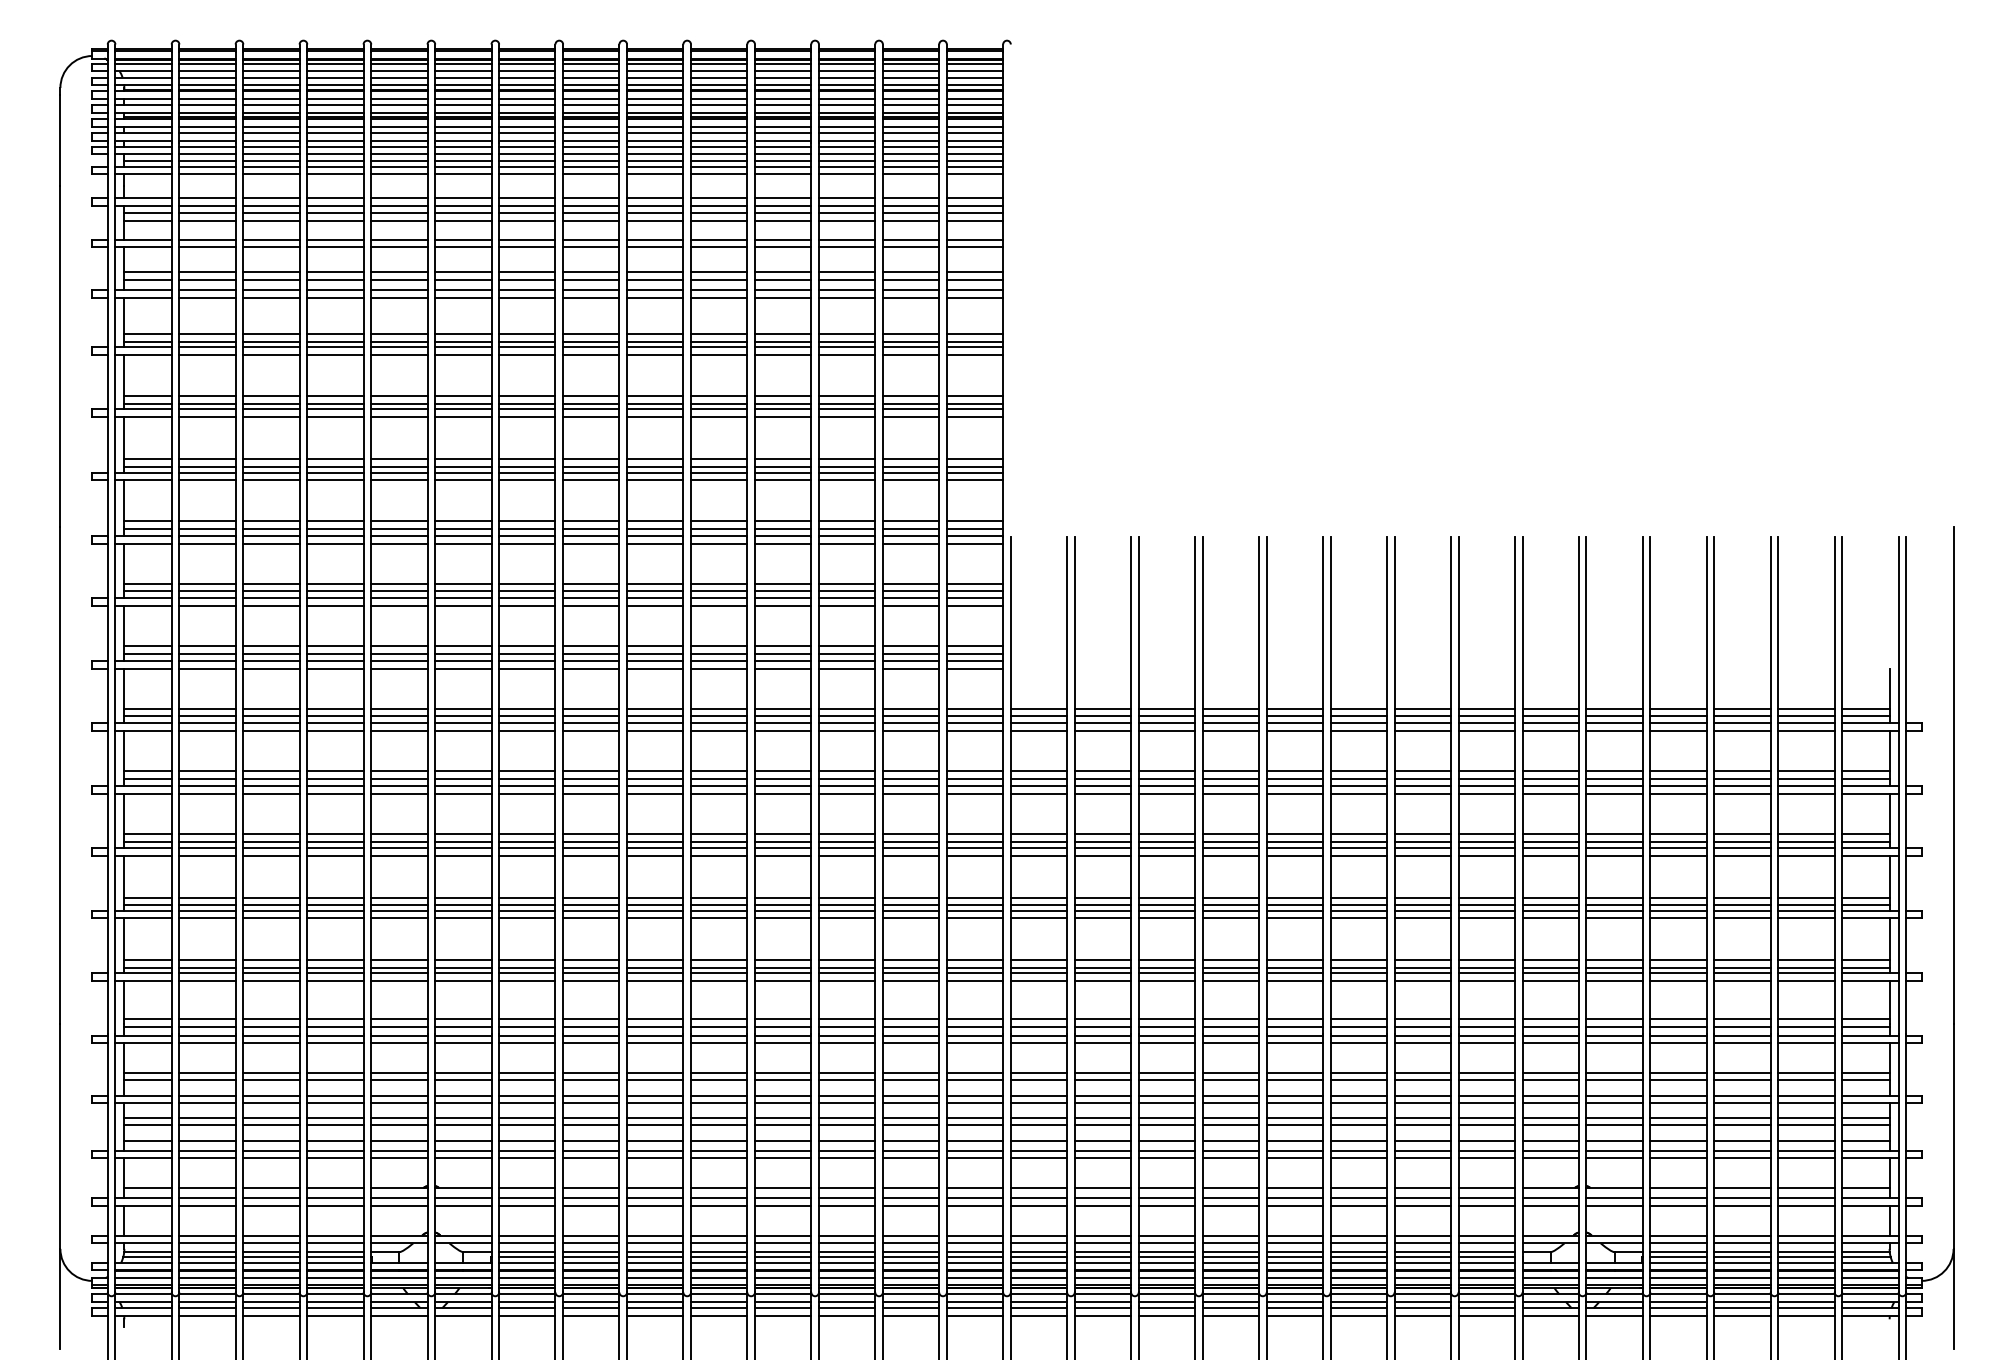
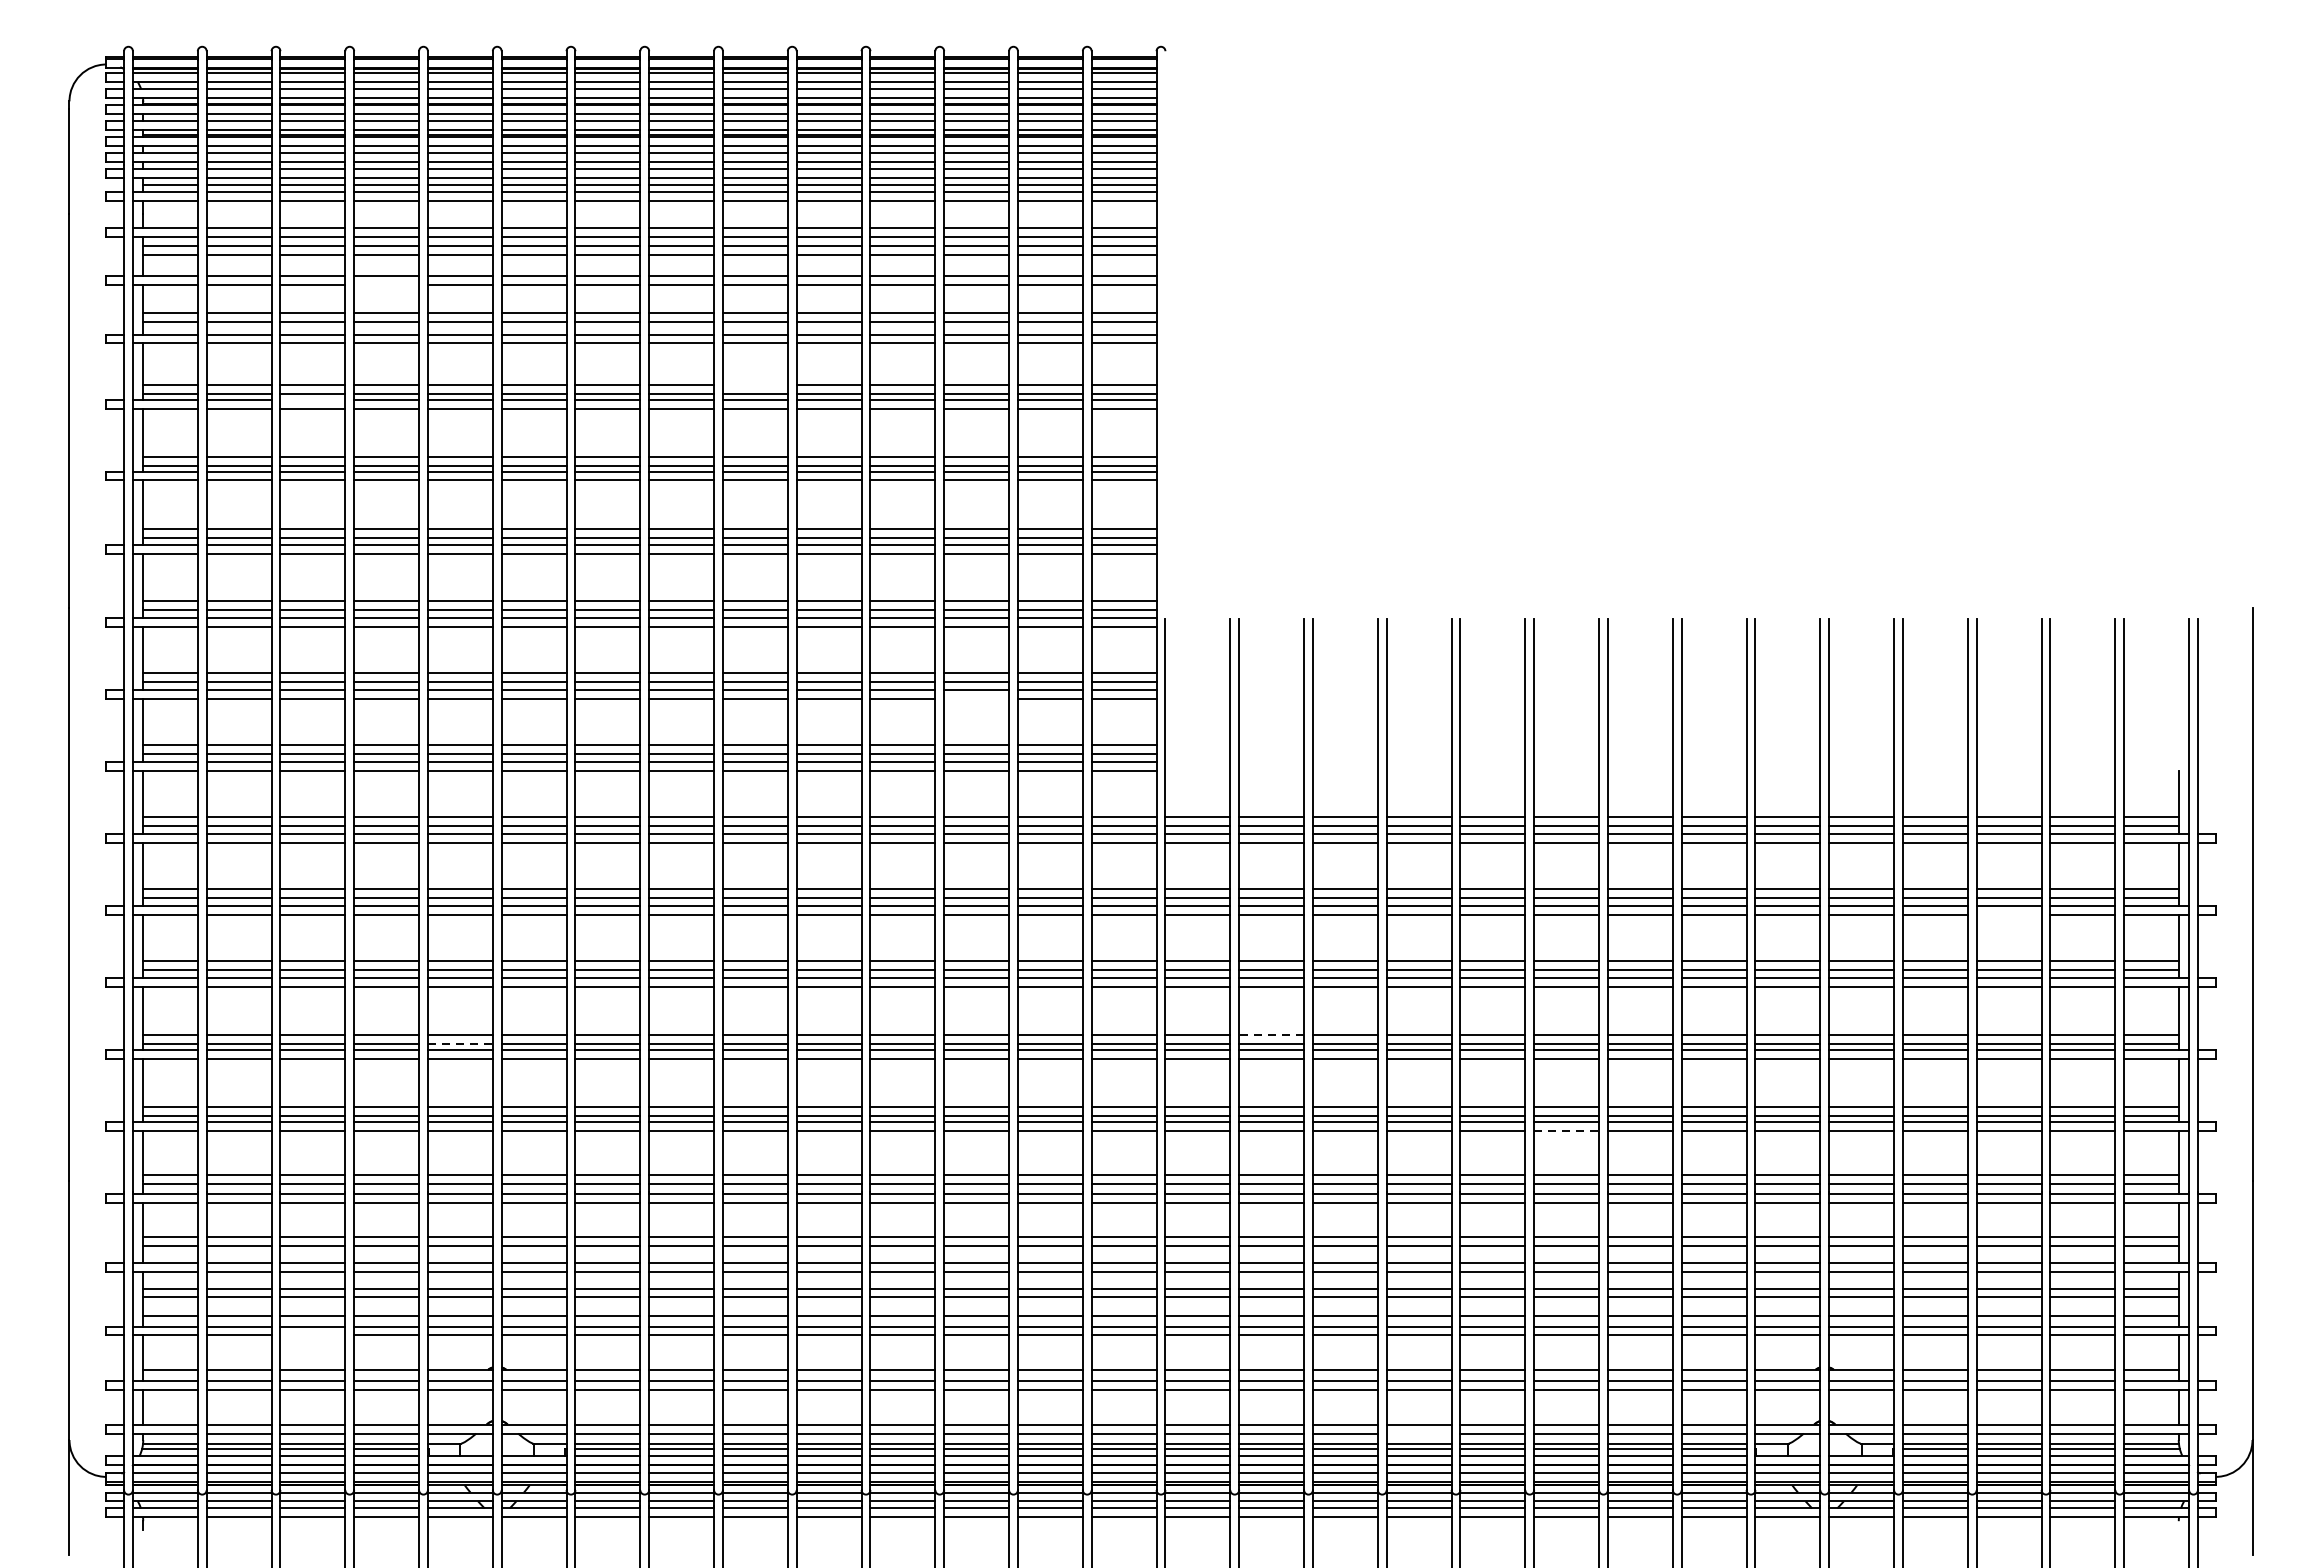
line: (335, 247) -> (386, 285), removed
line: (655, 334) -> (755, 385), removed
line: (271, 347) -> (312, 400), removed
line: (846, 606) -> (975, 699), removed
line: (1742, 793) -> (2009, 914), removed
line: (1102, 897) -> (1271, 1034), solid -> dashed
line: (399, 905) -> (460, 1044), solid -> dashed
line: (1359, 980) -> (1567, 1130), solid -> dashed
line: (271, 1158) -> (312, 1335), removed
line: (1230, 1243) -> (1418, 1433), removed

